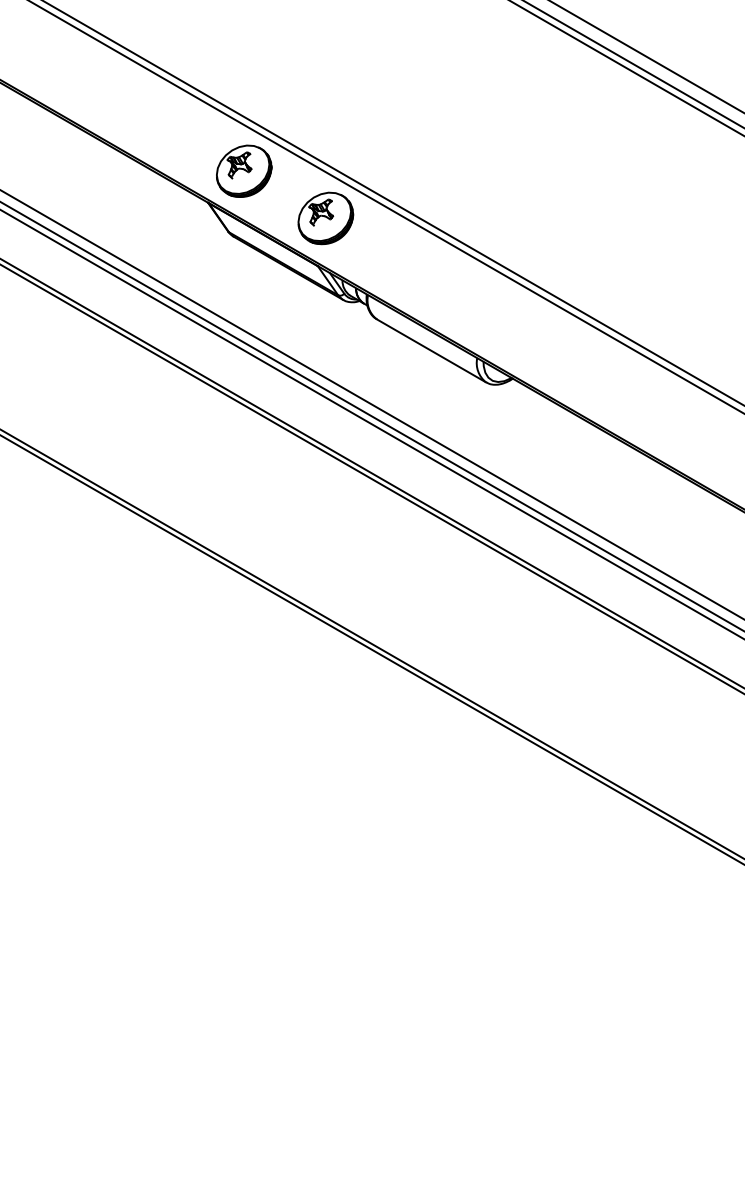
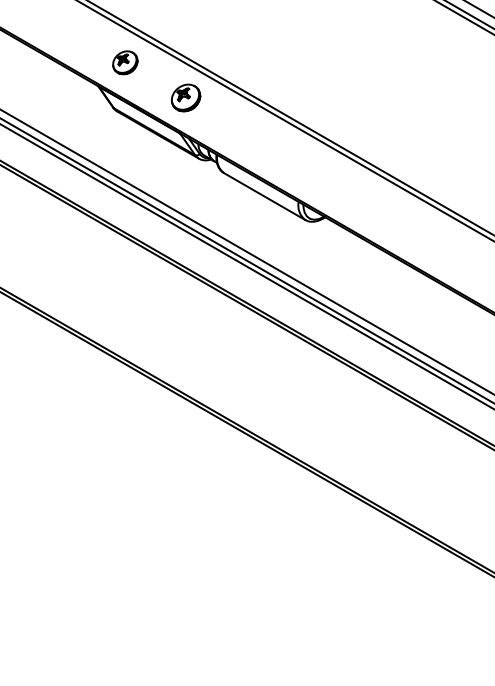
part: (244, 170) -> (125, 62), size x0.6
part: (325, 218) -> (185, 98), size x0.7

